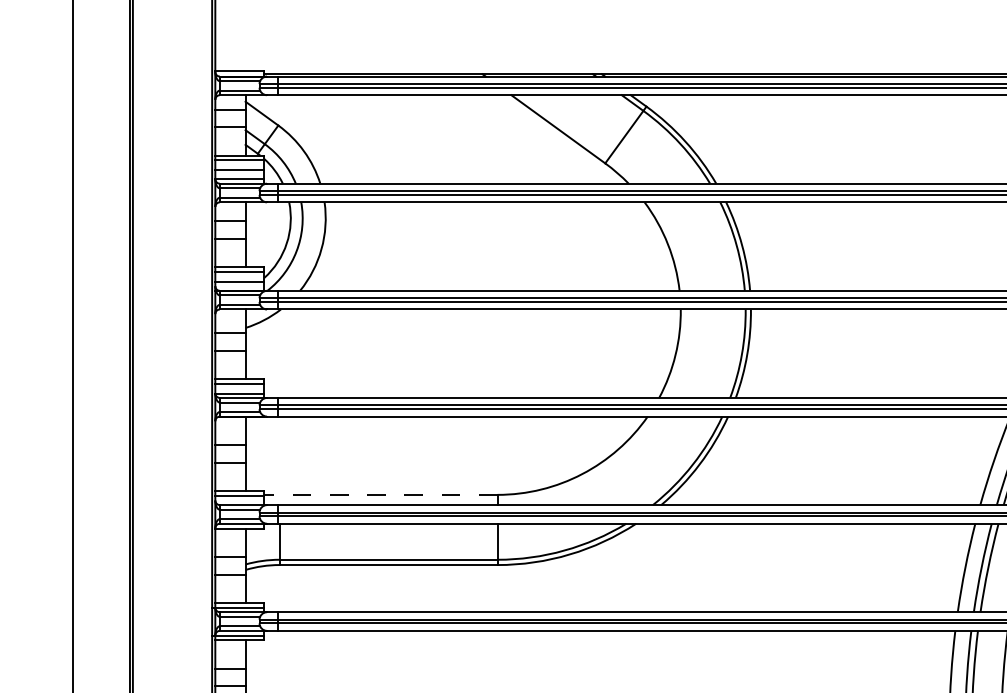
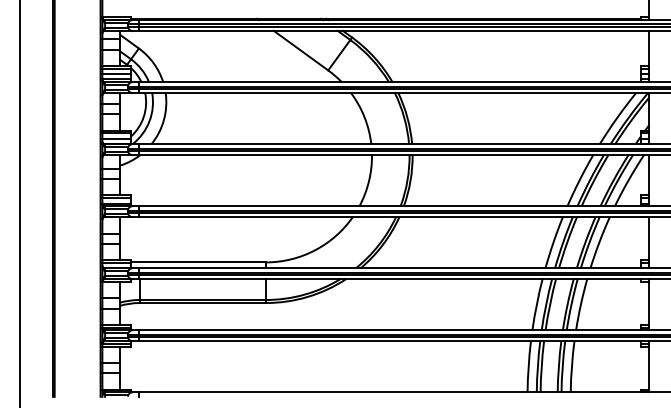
line: (381, 495) -> (198, 262), dashed -> solid

